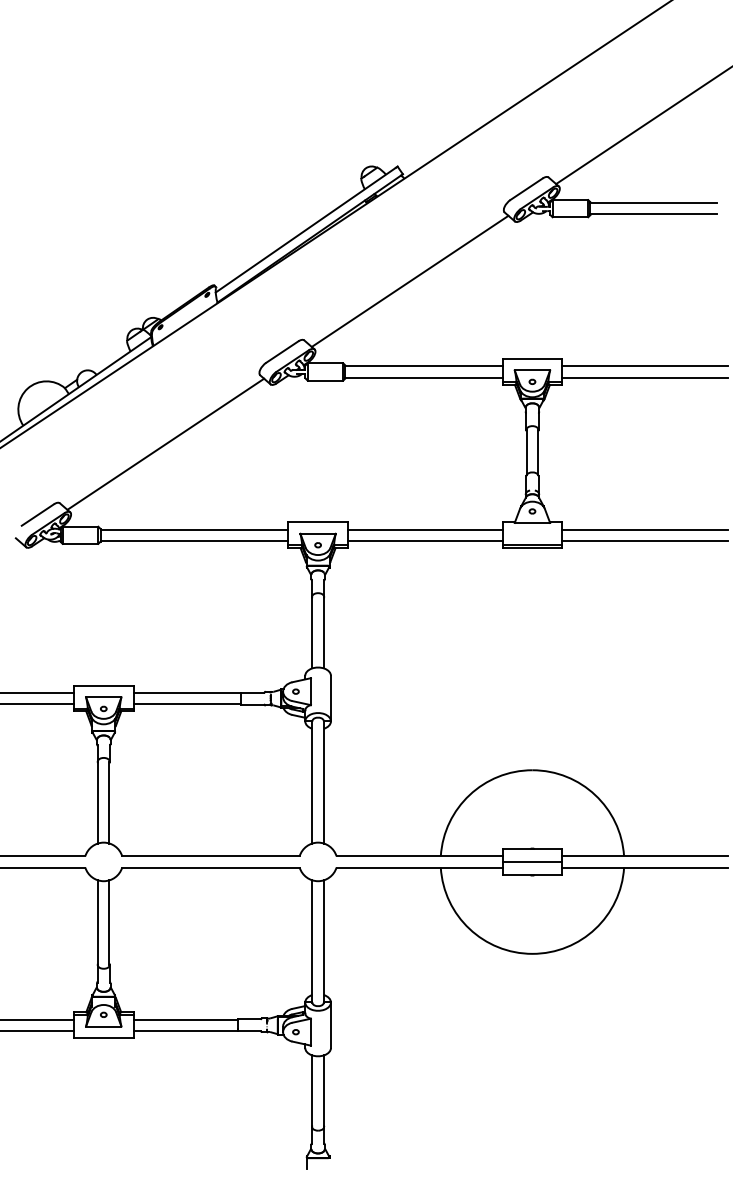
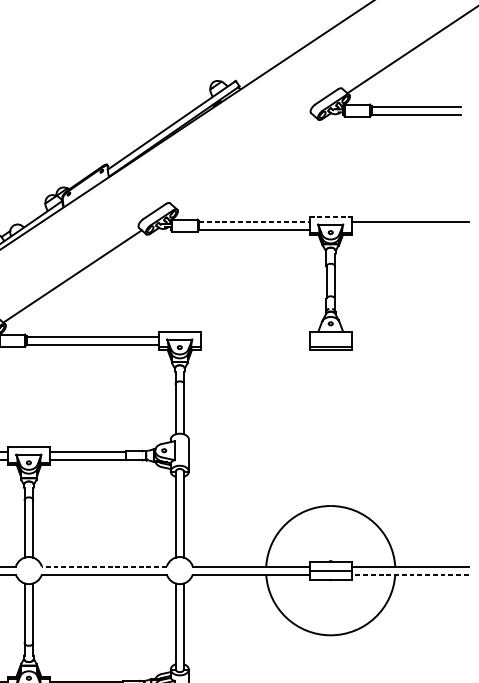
line: (409, 280) -> (244, 161), removed
line: (532, 359) -> (330, 216), solid -> dashed
line: (424, 366) -> (254, 221), solid -> dashed
line: (645, 377) -> (410, 229), removed
line: (424, 529) -> (254, 336), removed
line: (645, 529) -> (410, 336), removed
line: (424, 541) -> (254, 344), removed
line: (645, 541) -> (410, 344), removed
line: (210, 856) -> (104, 566), solid -> dashed
line: (644, 867) -> (409, 574), solid -> dashed

